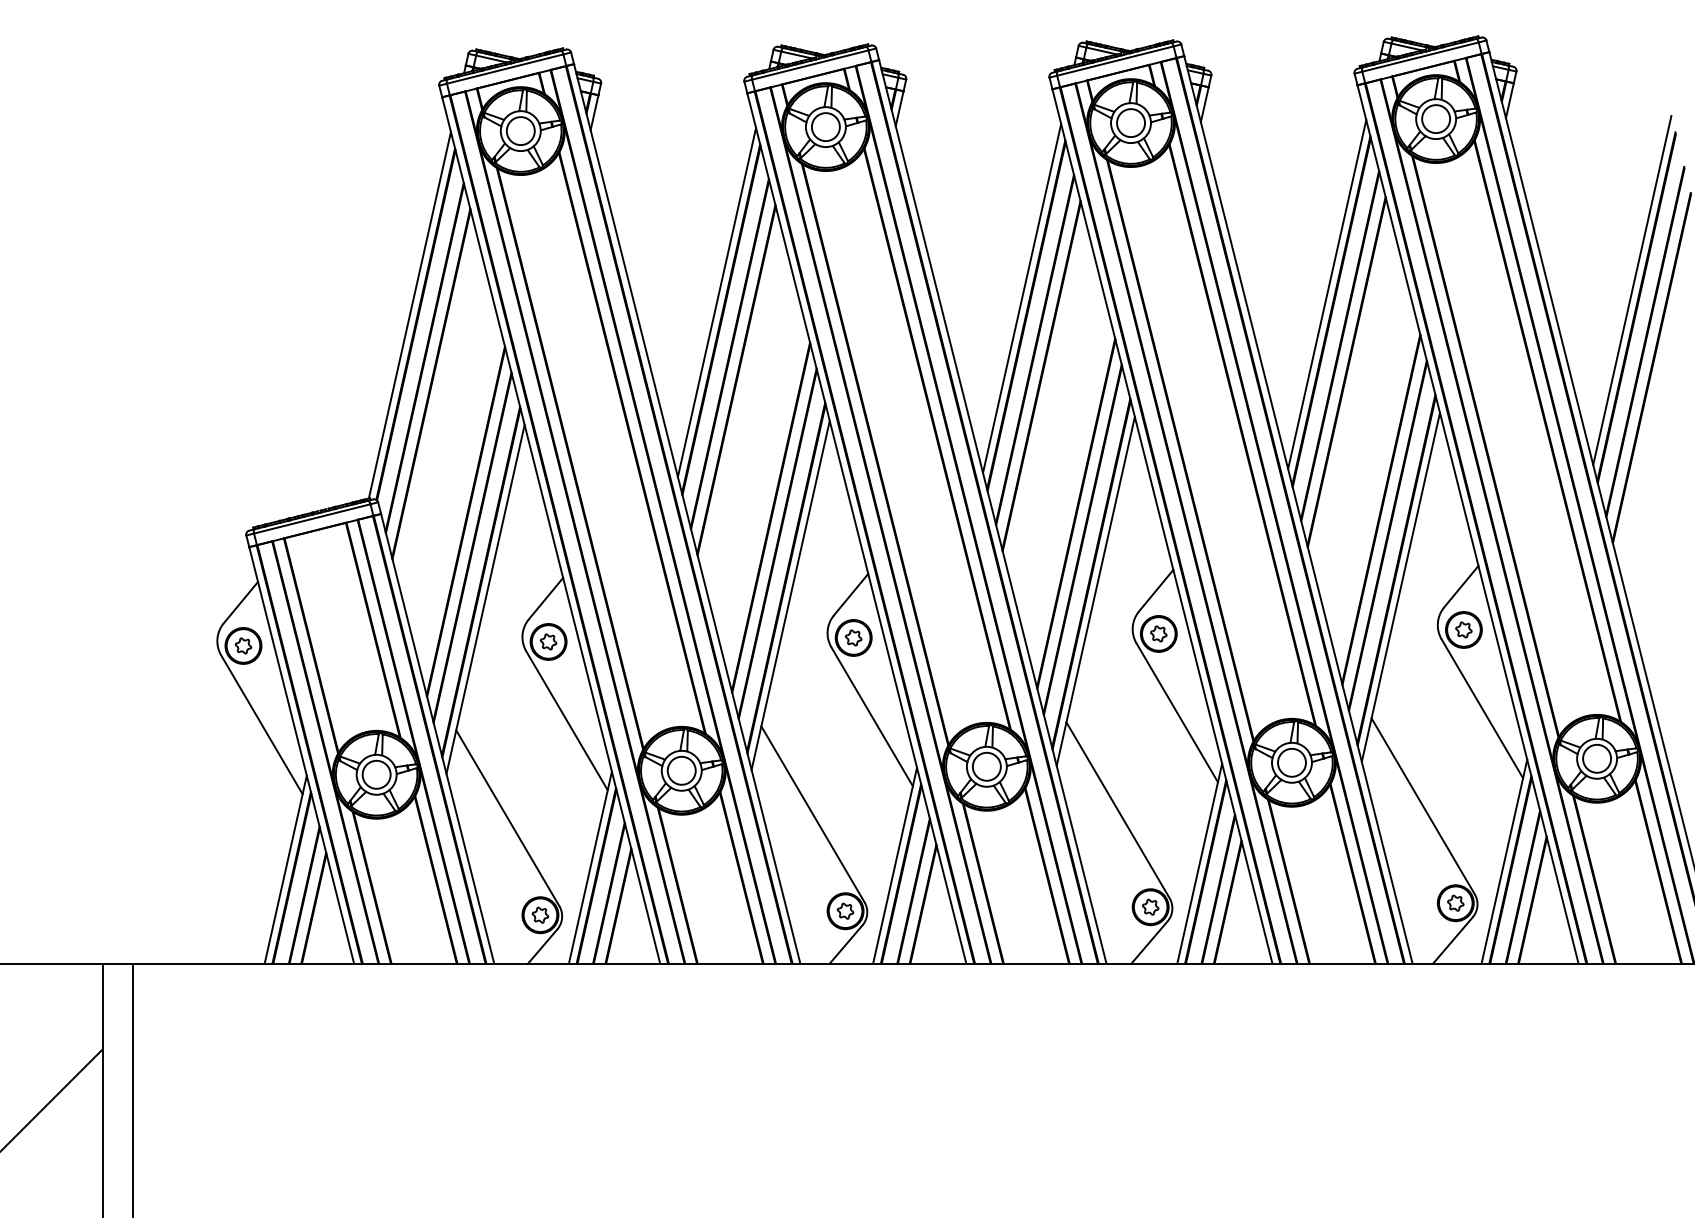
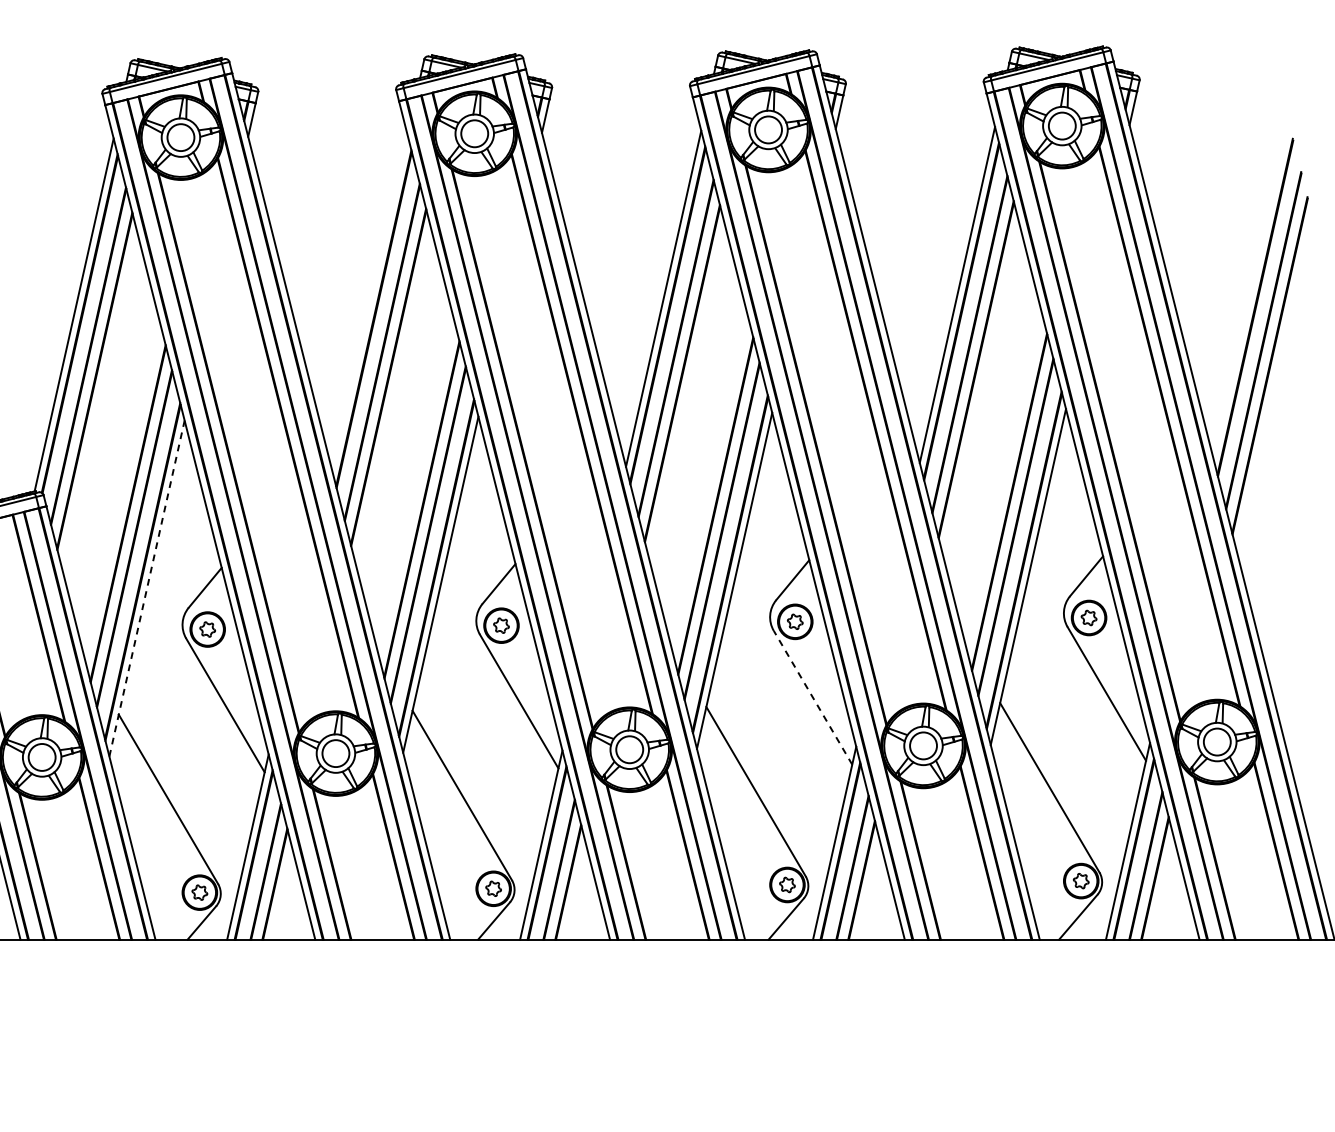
line: (1632, 290) -> (1251, 291), removed
line: (716, 302) -> (369, 302), removed
line: (485, 599) -> (146, 588), solid -> dashed
line: (1177, 712) -> (813, 697), solid -> dashed

